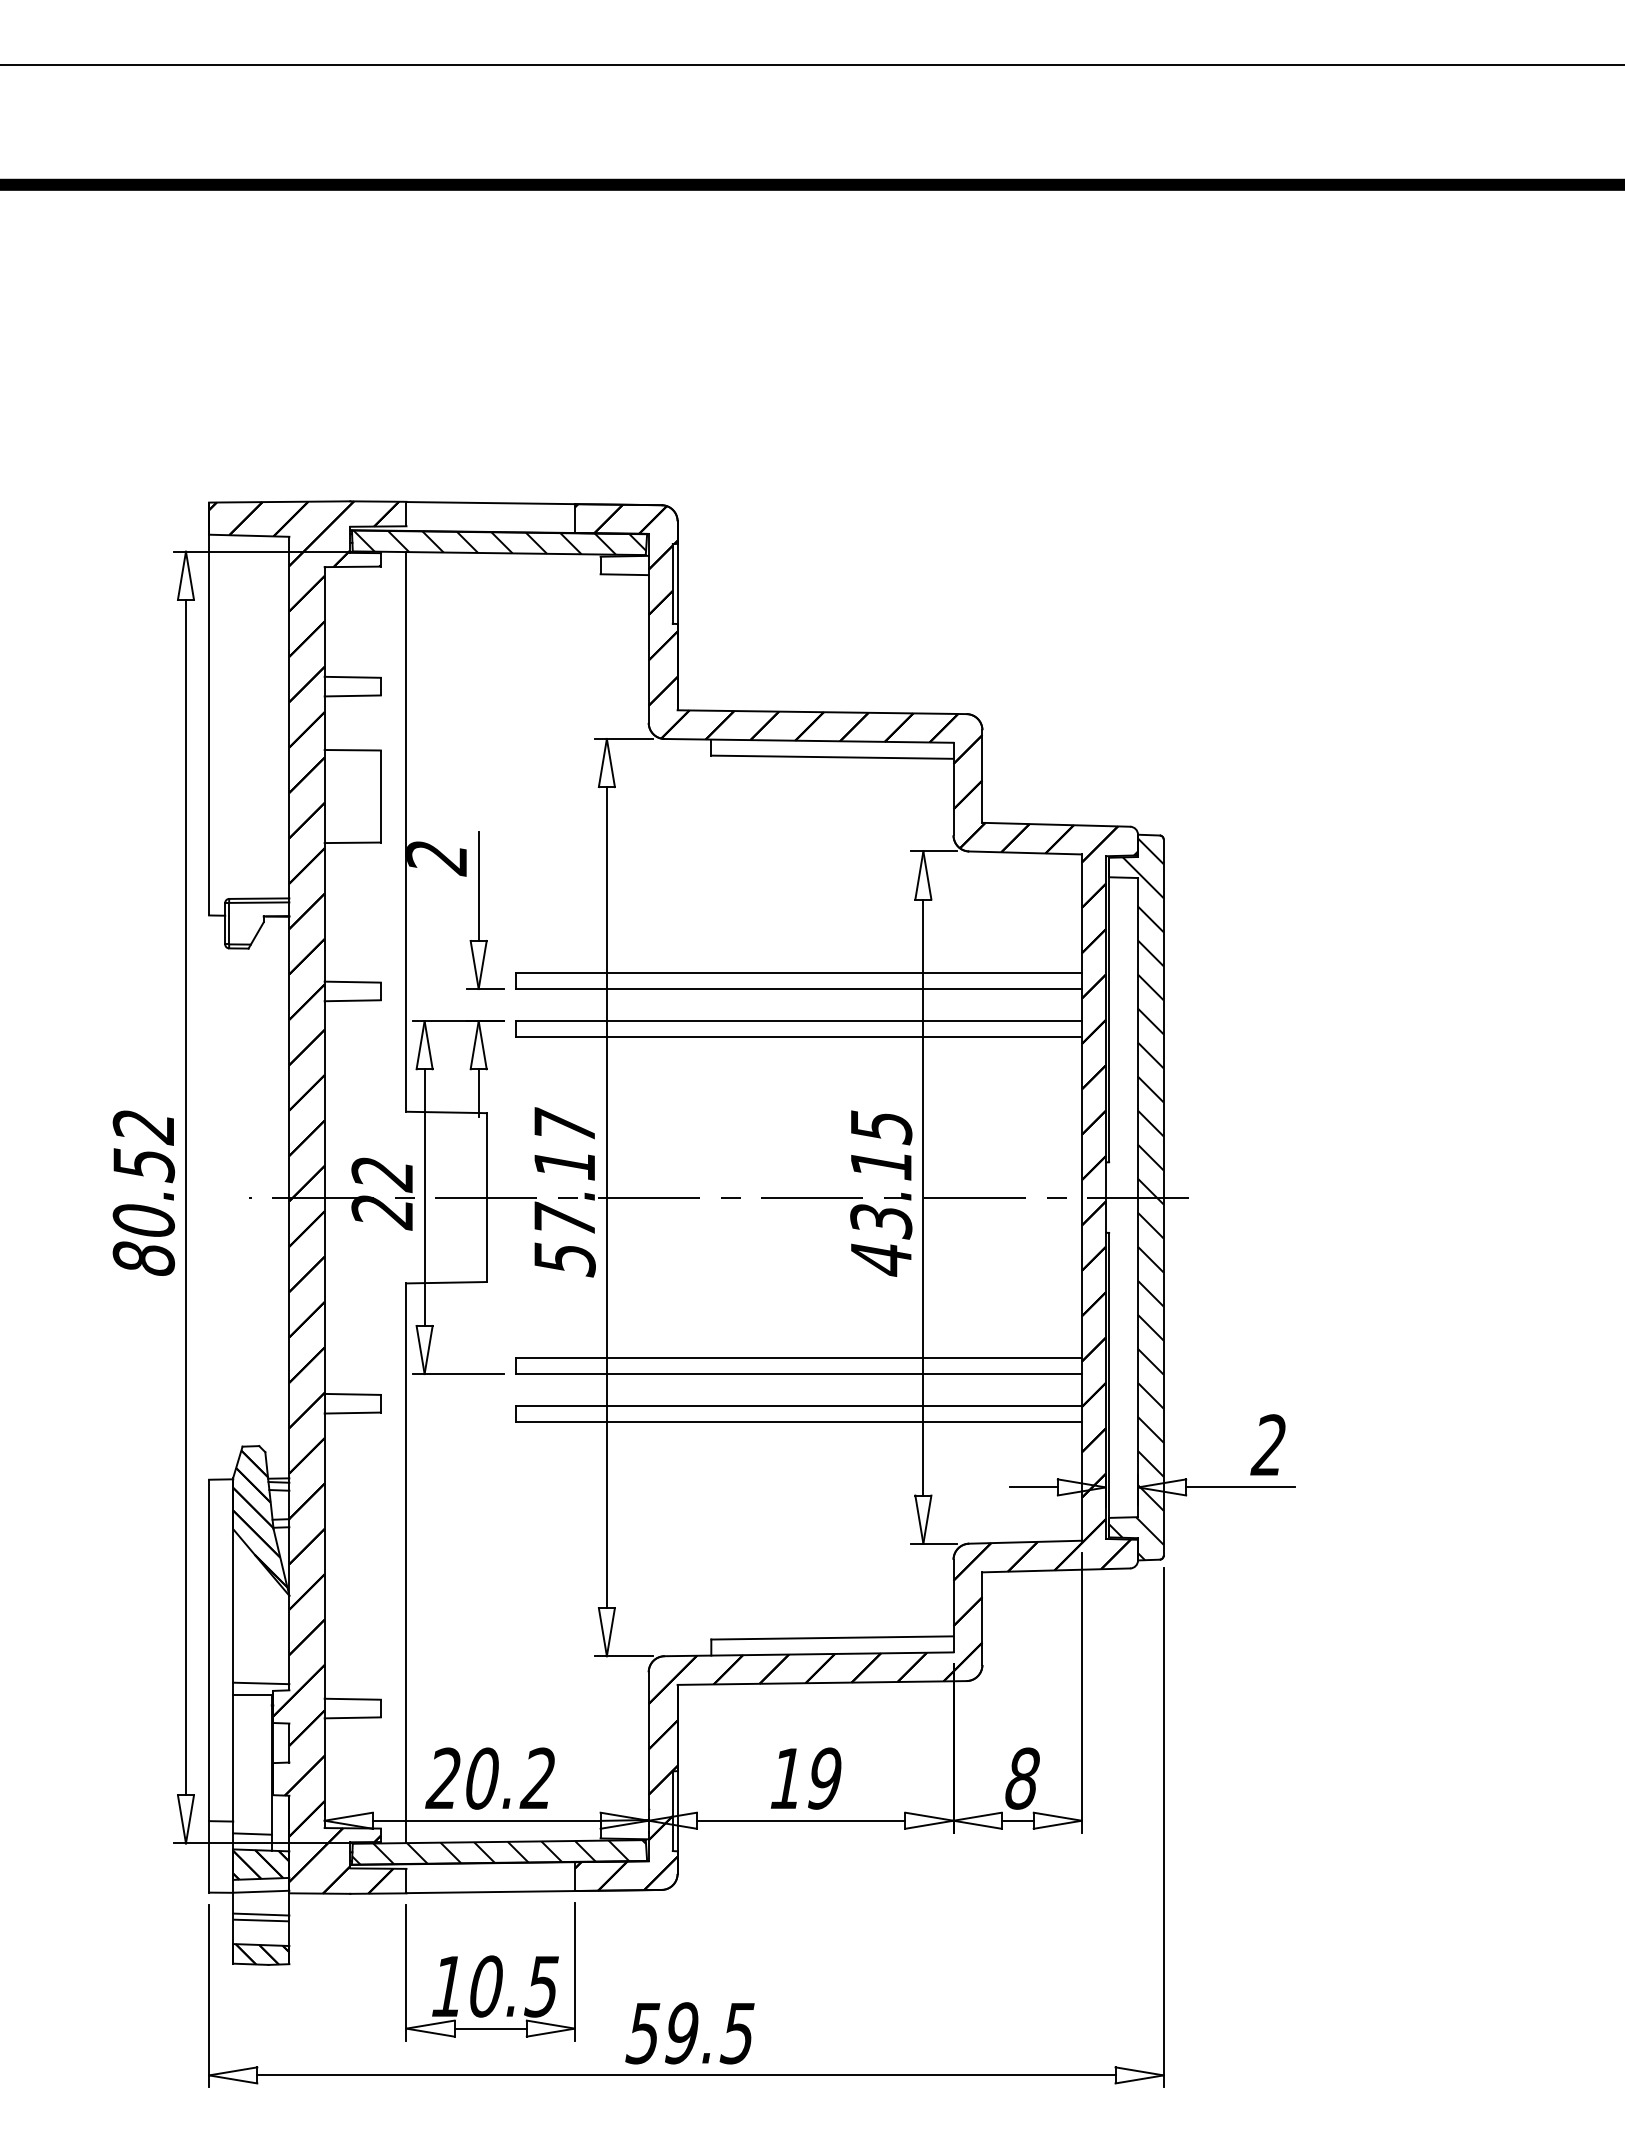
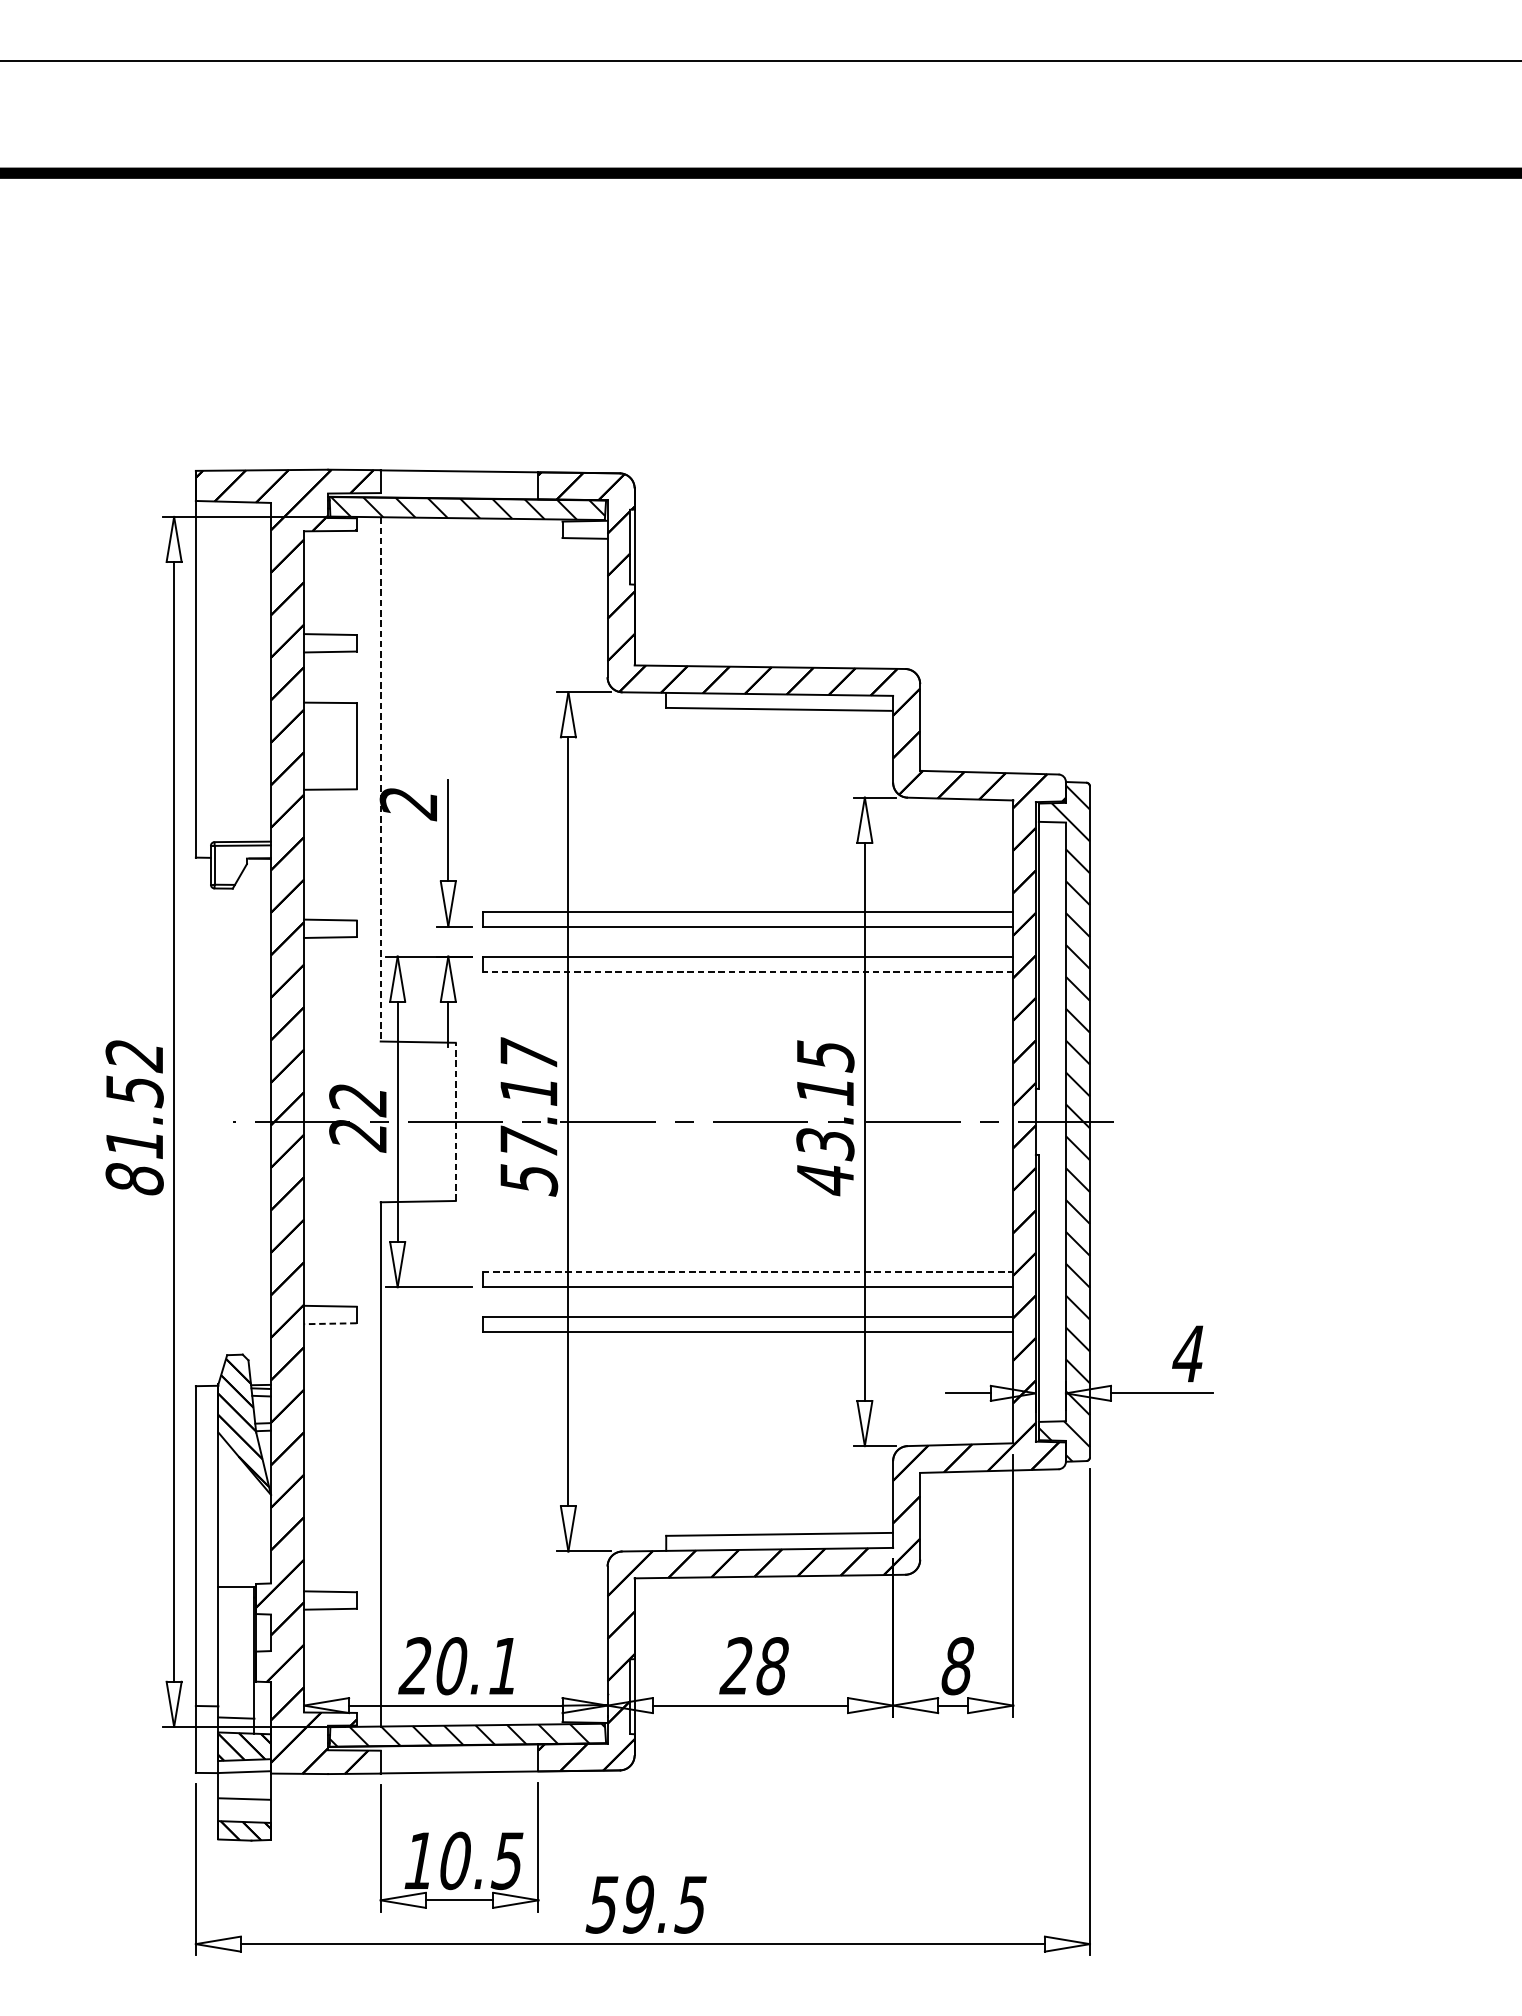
line: (406, 831) -> (380, 778), solid -> dashed
line: (798, 1037) -> (747, 971), solid -> dashed
line: (486, 1197) -> (455, 1121), solid -> dashed
text: (143, 1220) -> (134, 1143), 80.52 -> 81.52
line: (799, 1358) -> (748, 1272), solid -> dashed
line: (352, 1413) -> (330, 1324), solid -> dashed
text: (1267, 1444) -> (1187, 1353), 2 -> 4
line: (261, 1683) -> (244, 1577), removed
text: (536, 1777) -> (502, 1665), 20.2 -> 20.1
text: (804, 1778) -> (753, 1666), 19 -> 28
line: (261, 1914) -> (244, 1793), removed

